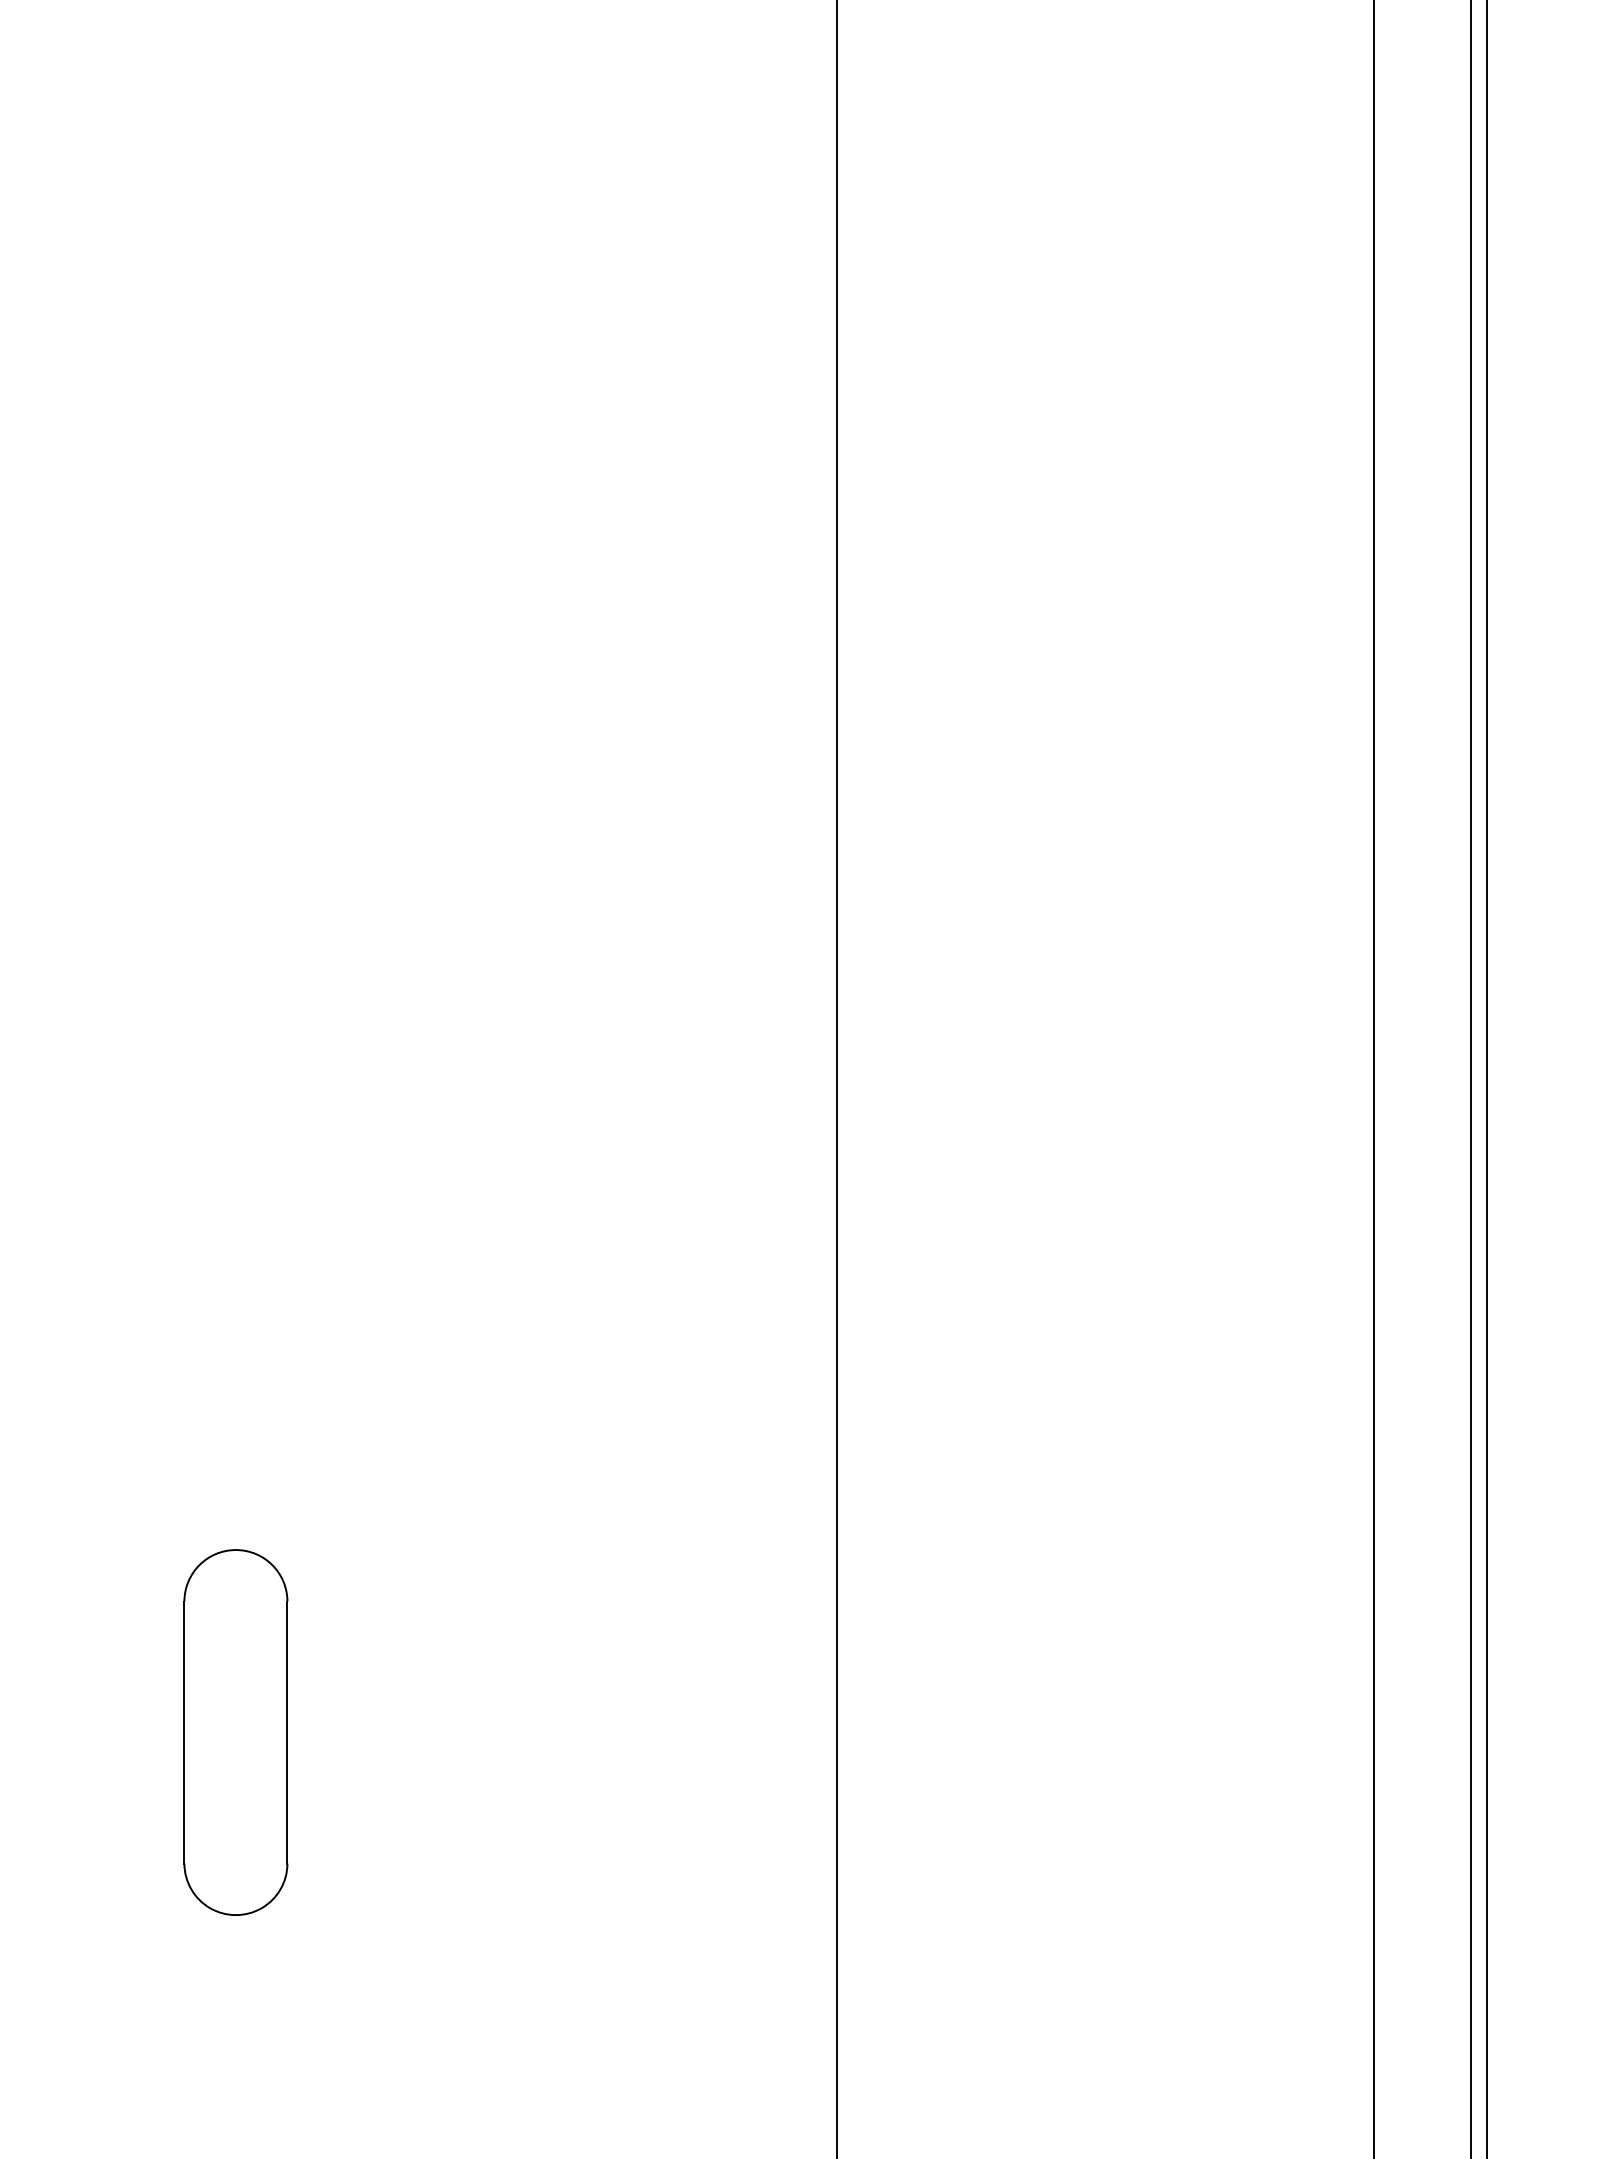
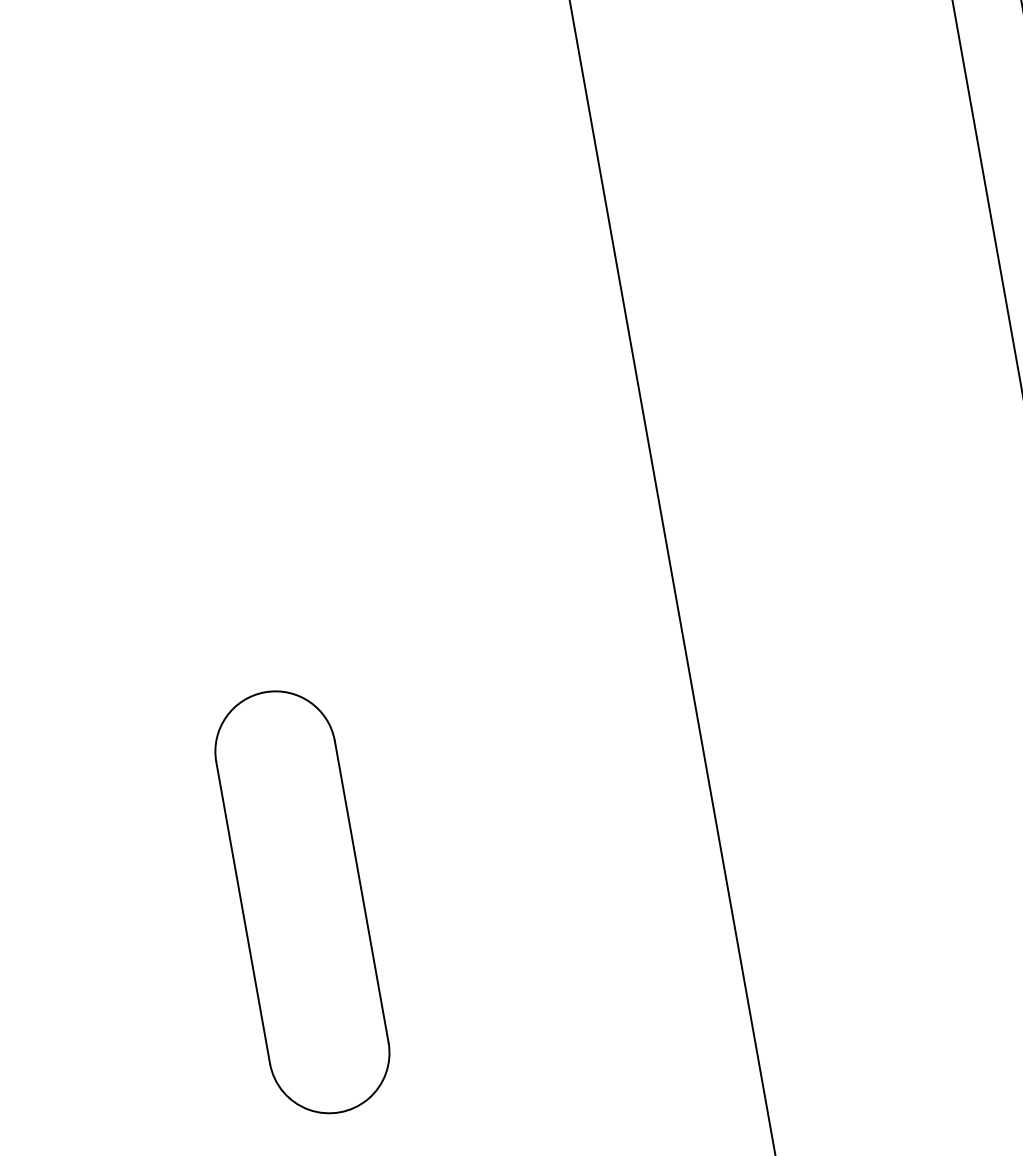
part: (235, 1732) -> (302, 902), size x1.67

